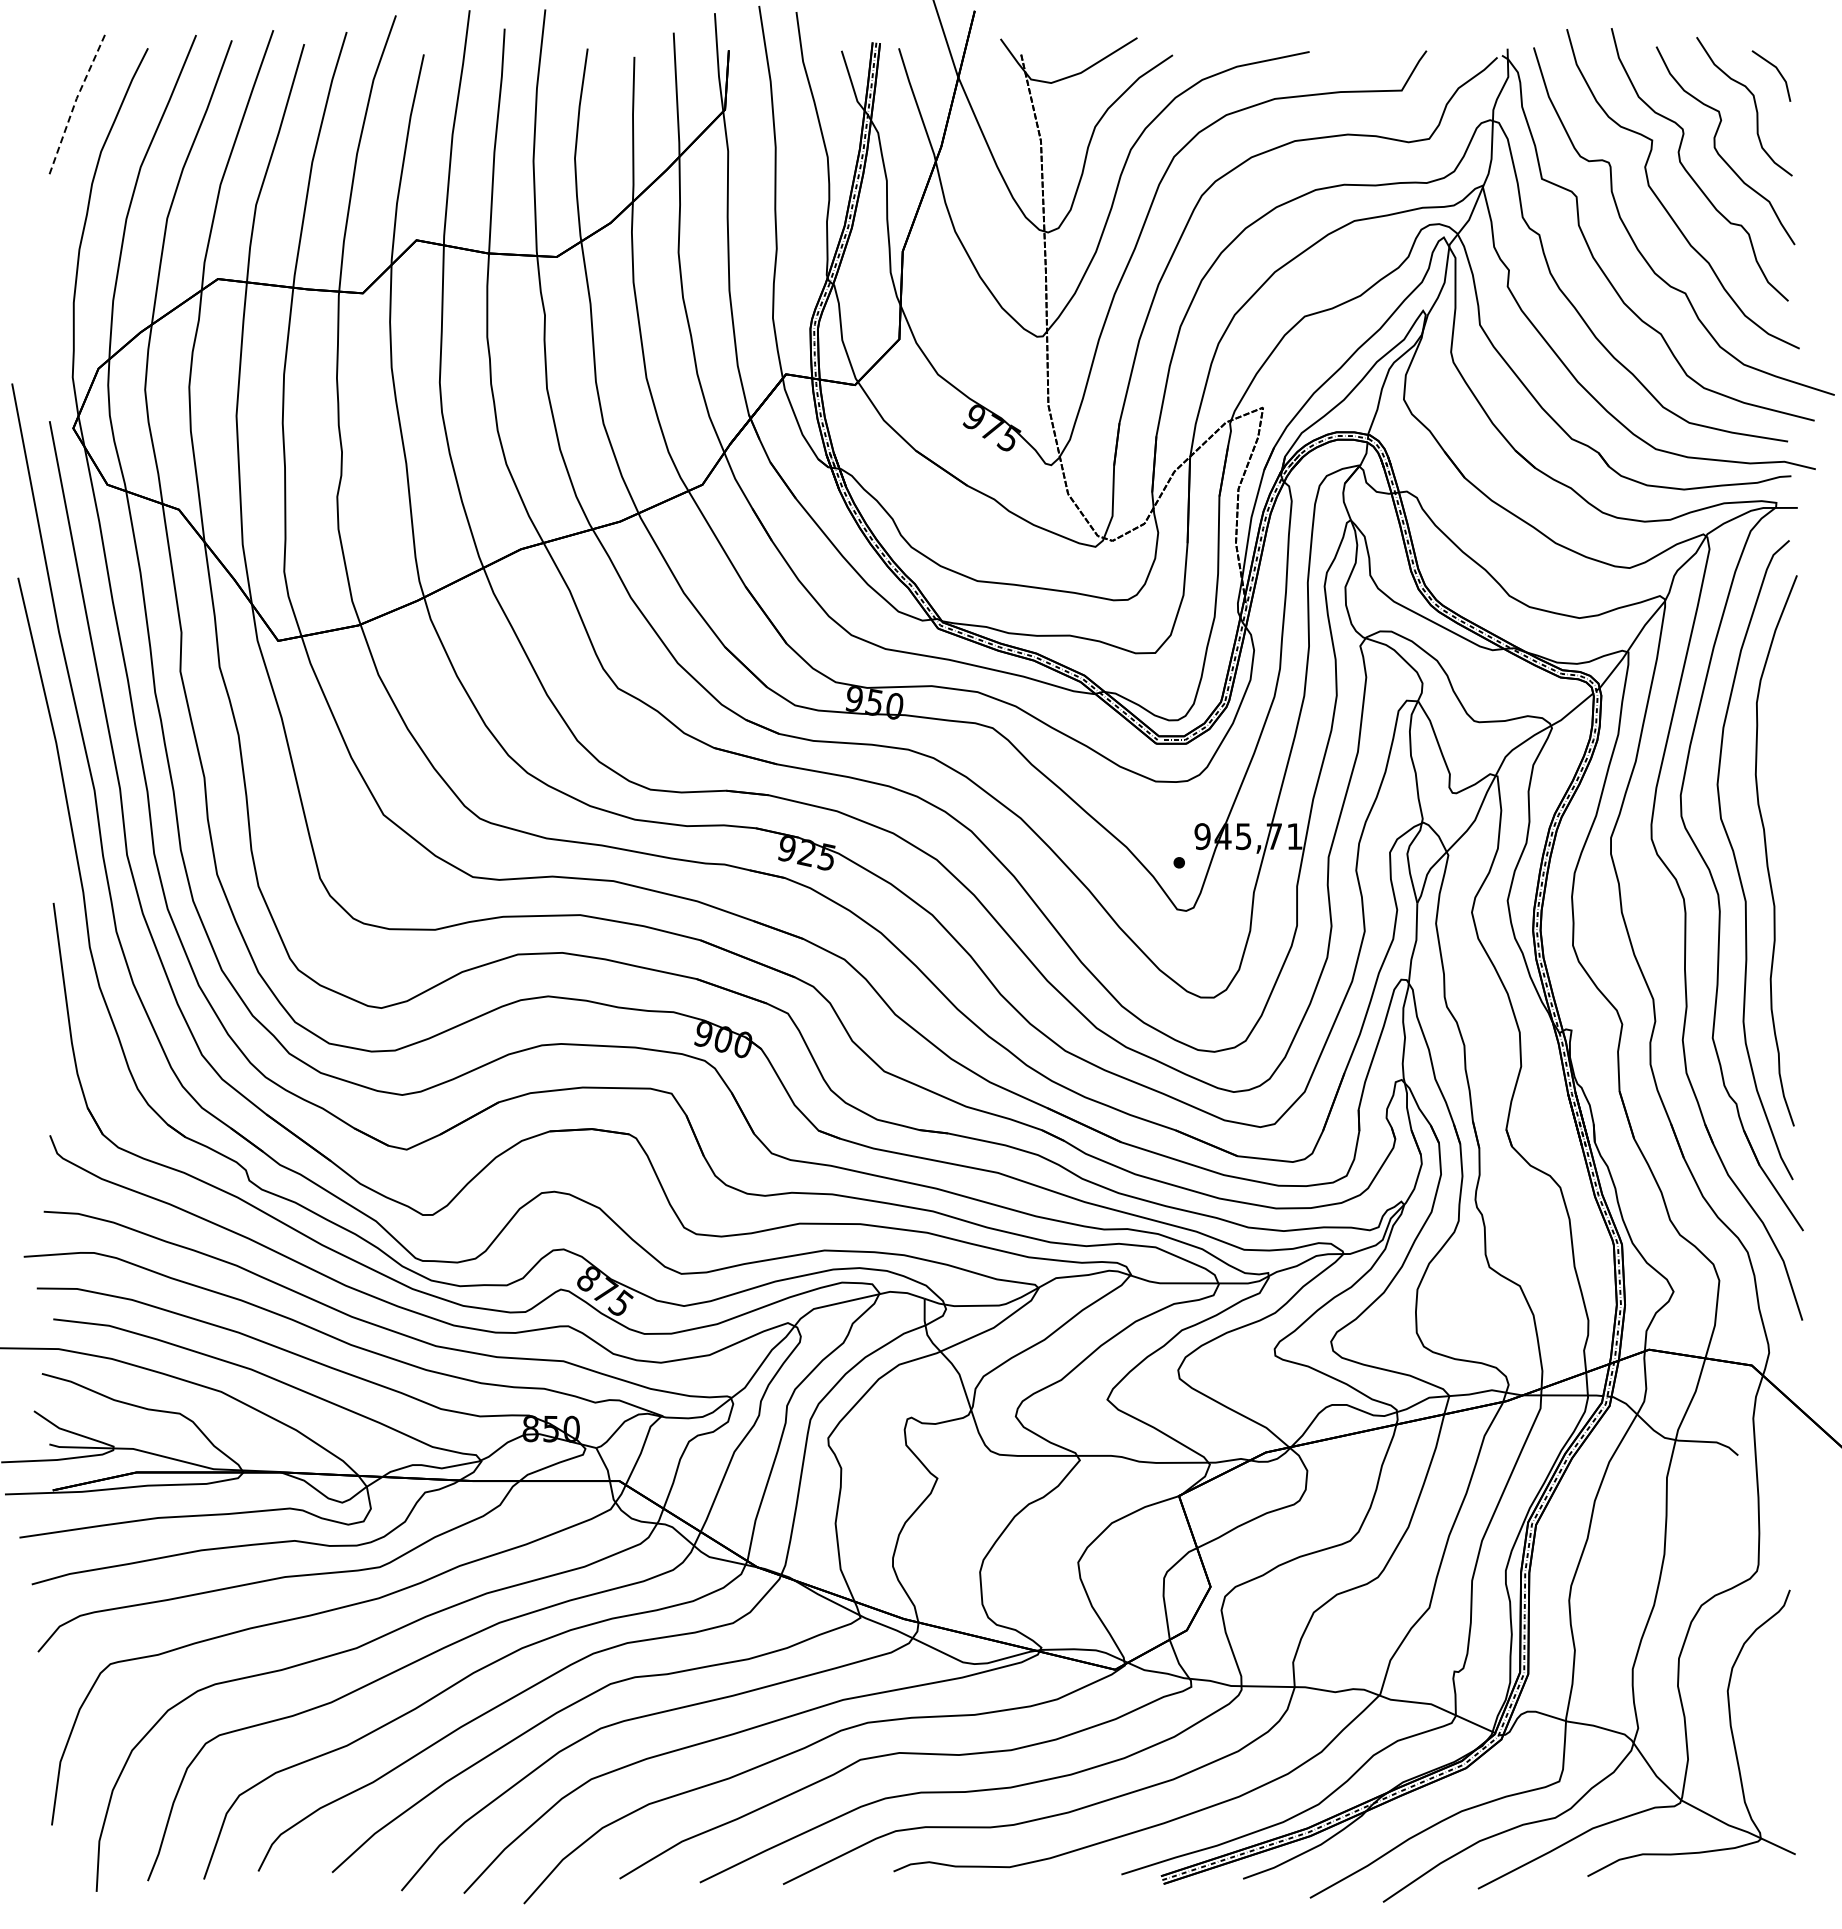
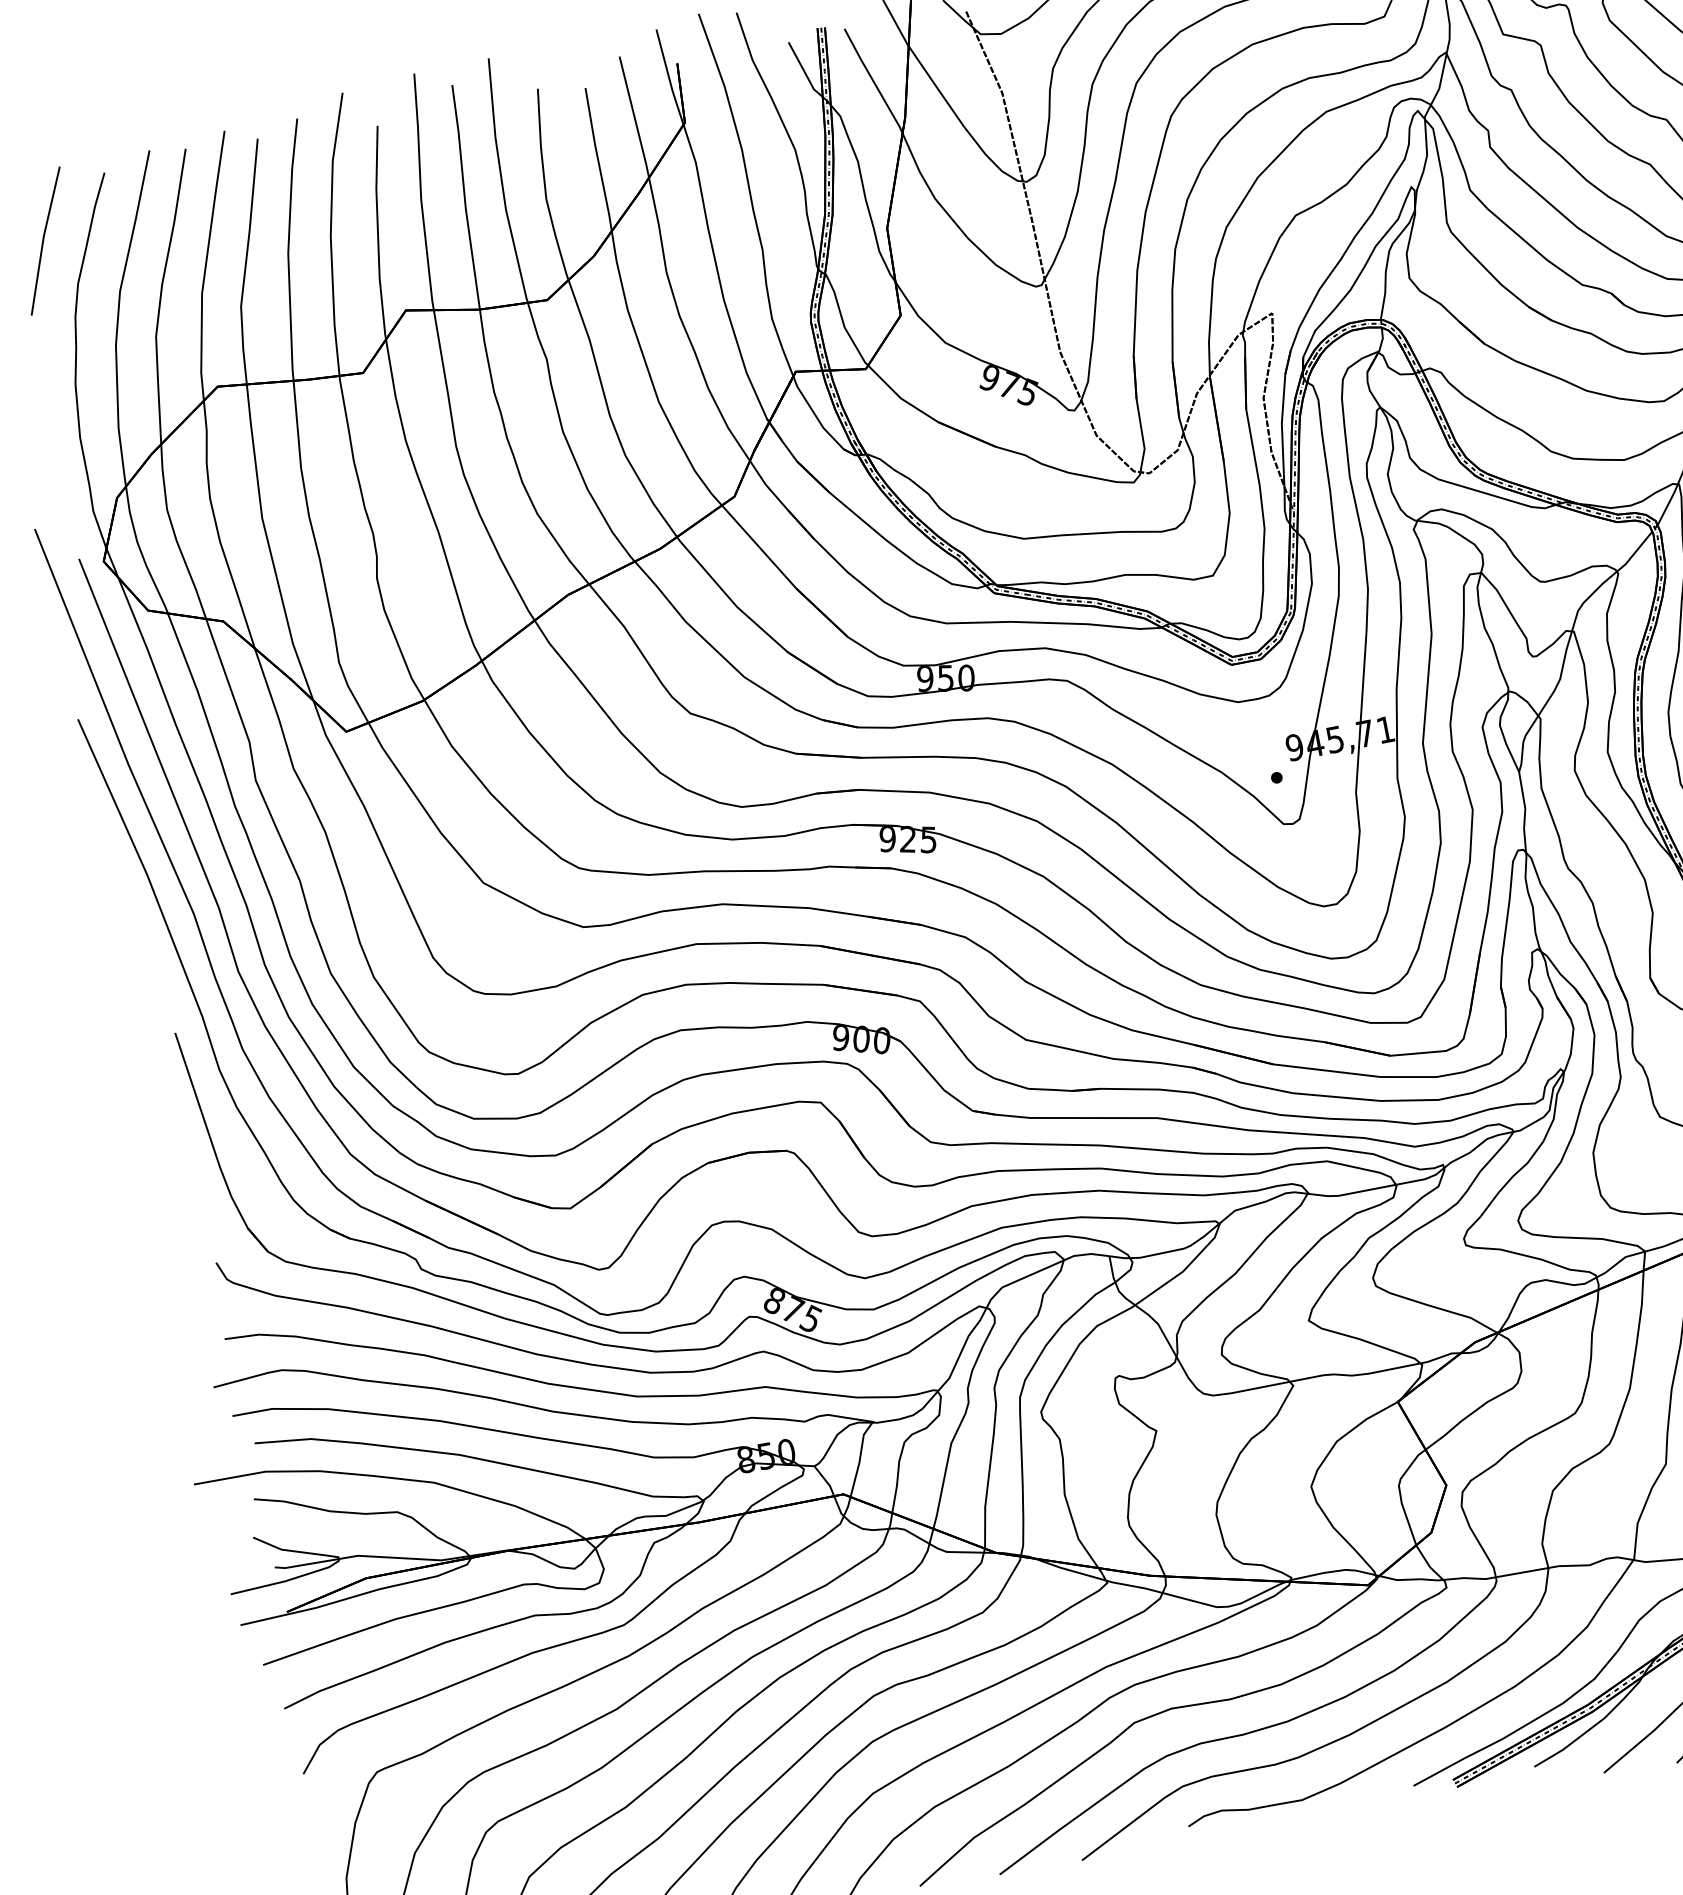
line: (75, 102) -> (43, 240), dashed -> solid

